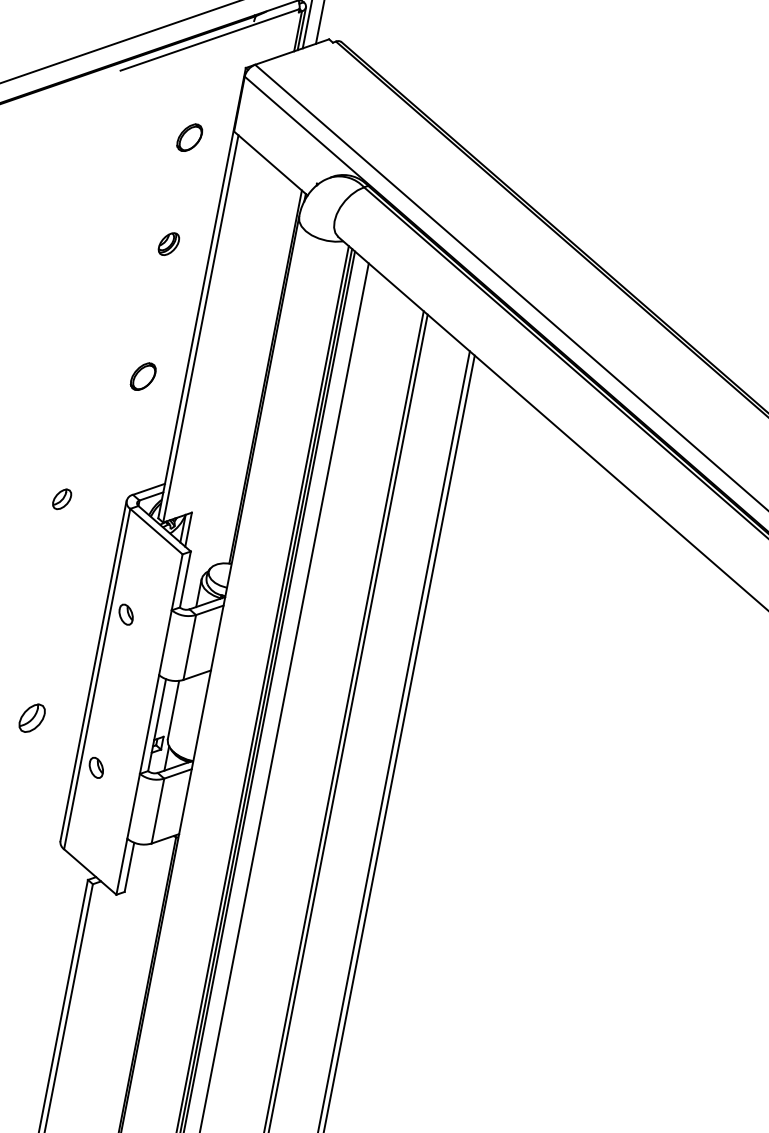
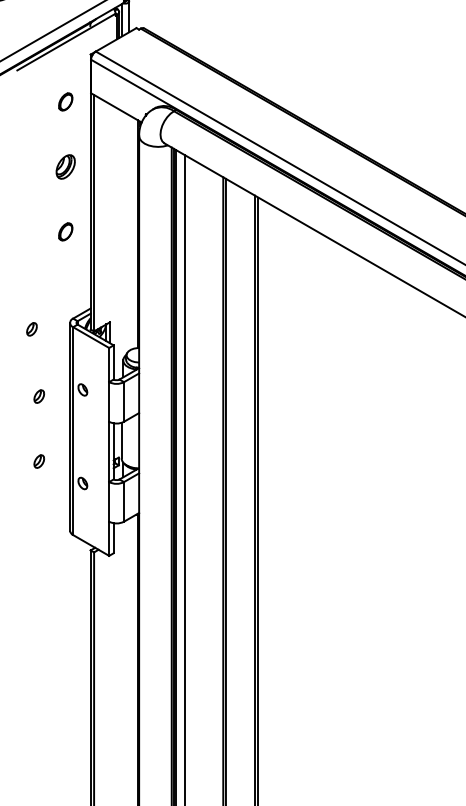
part: (168, 243) -> (65, 166), size x1.67
part: (143, 375) -> (65, 231), moved
part: (51, 611) -> (38, 396), added
part: (30, 717) -> (38, 461), size x0.71

